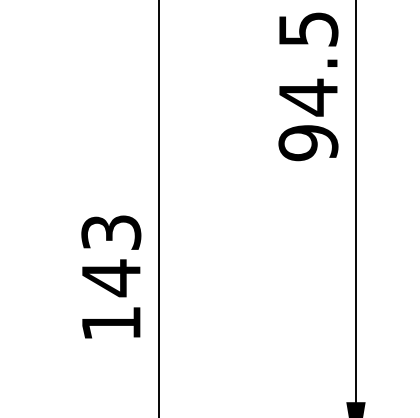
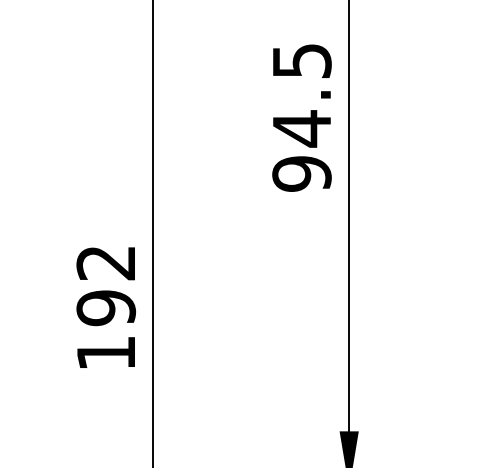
text: (111, 256) -> (106, 286), 143 -> 192

